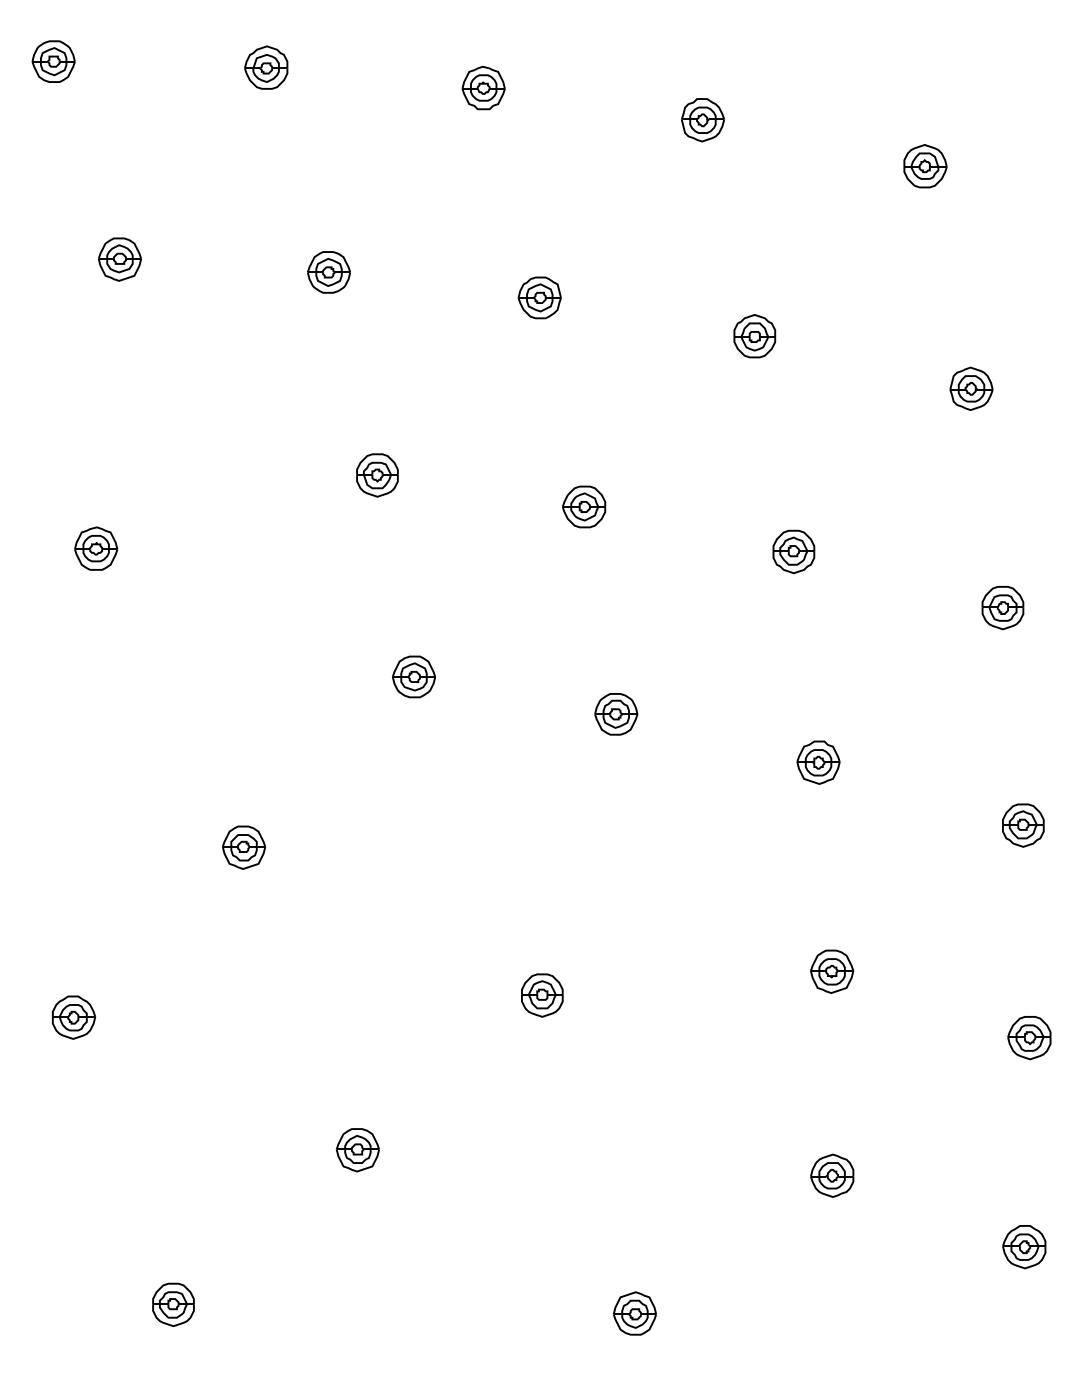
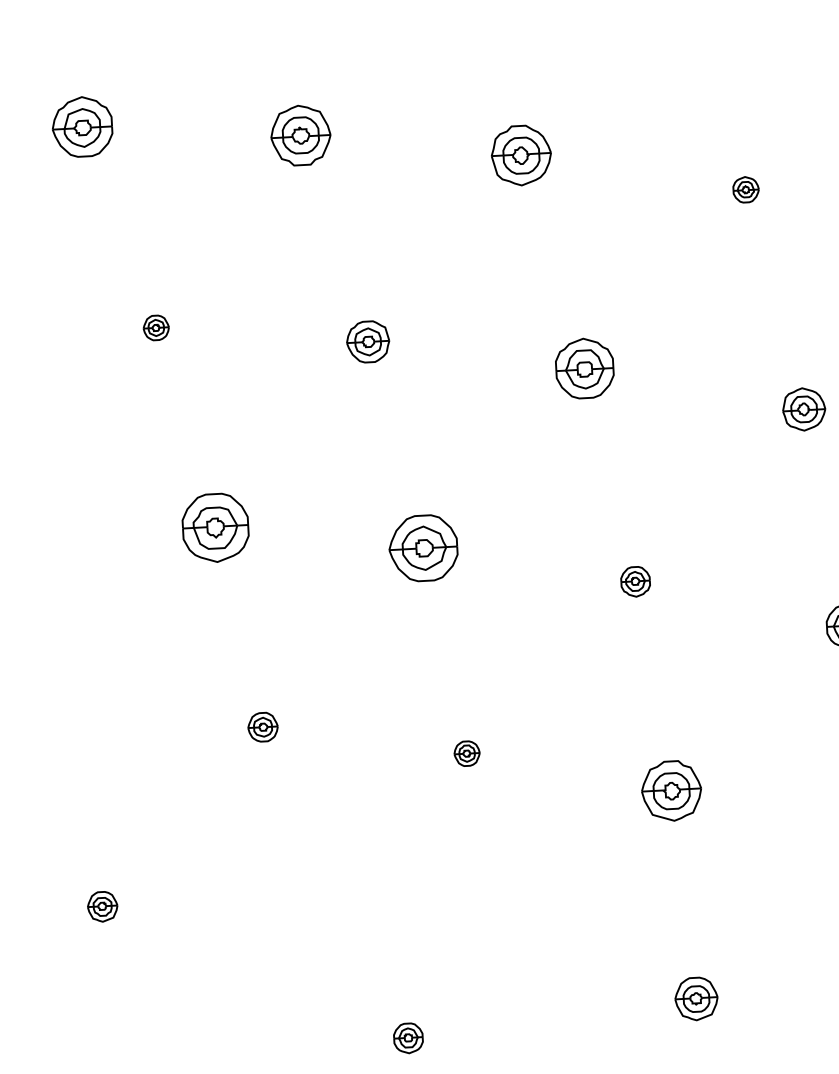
part: (266, 67) -> (82, 126), size x1.4
part: (483, 87) -> (300, 134), size x1.4
part: (702, 120) -> (521, 156), size x1.4
part: (925, 166) -> (746, 189), size x0.6
part: (328, 272) -> (155, 328), size x0.6
part: (754, 336) -> (584, 368), size x1.4
part: (377, 475) -> (215, 528), size x1.6
part: (584, 506) -> (424, 547), size x1.6
part: (793, 551) -> (635, 581), size x0.7
part: (413, 676) -> (262, 726), size x0.7
part: (616, 714) -> (467, 753), size x0.6
part: (818, 762) -> (671, 790), size x1.4
part: (244, 847) -> (103, 906), size x0.7
part: (542, 995) -> (408, 1038), size x0.7

